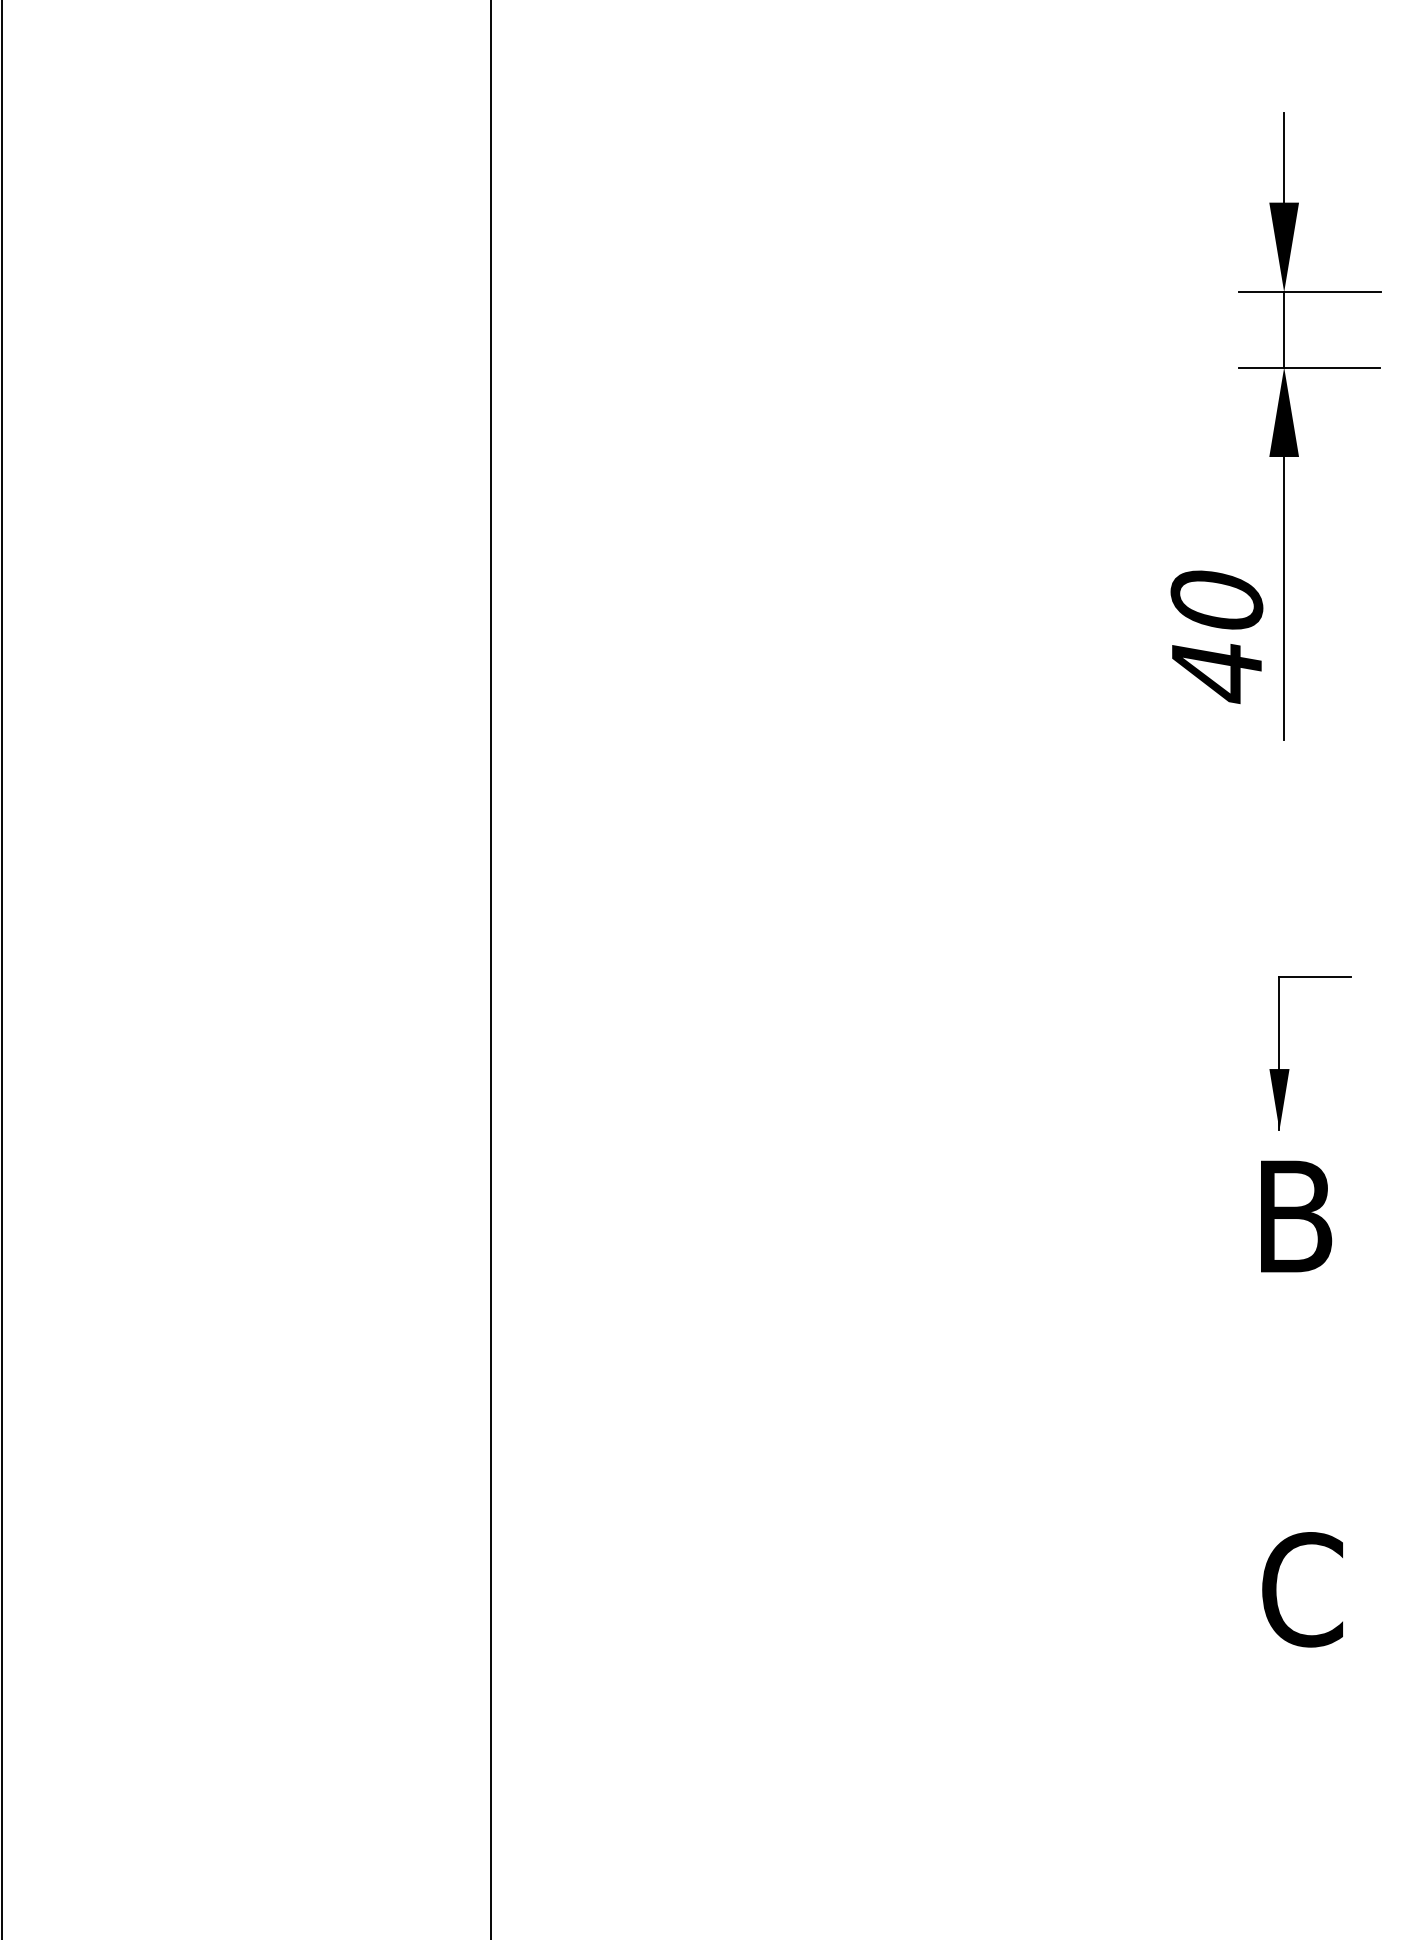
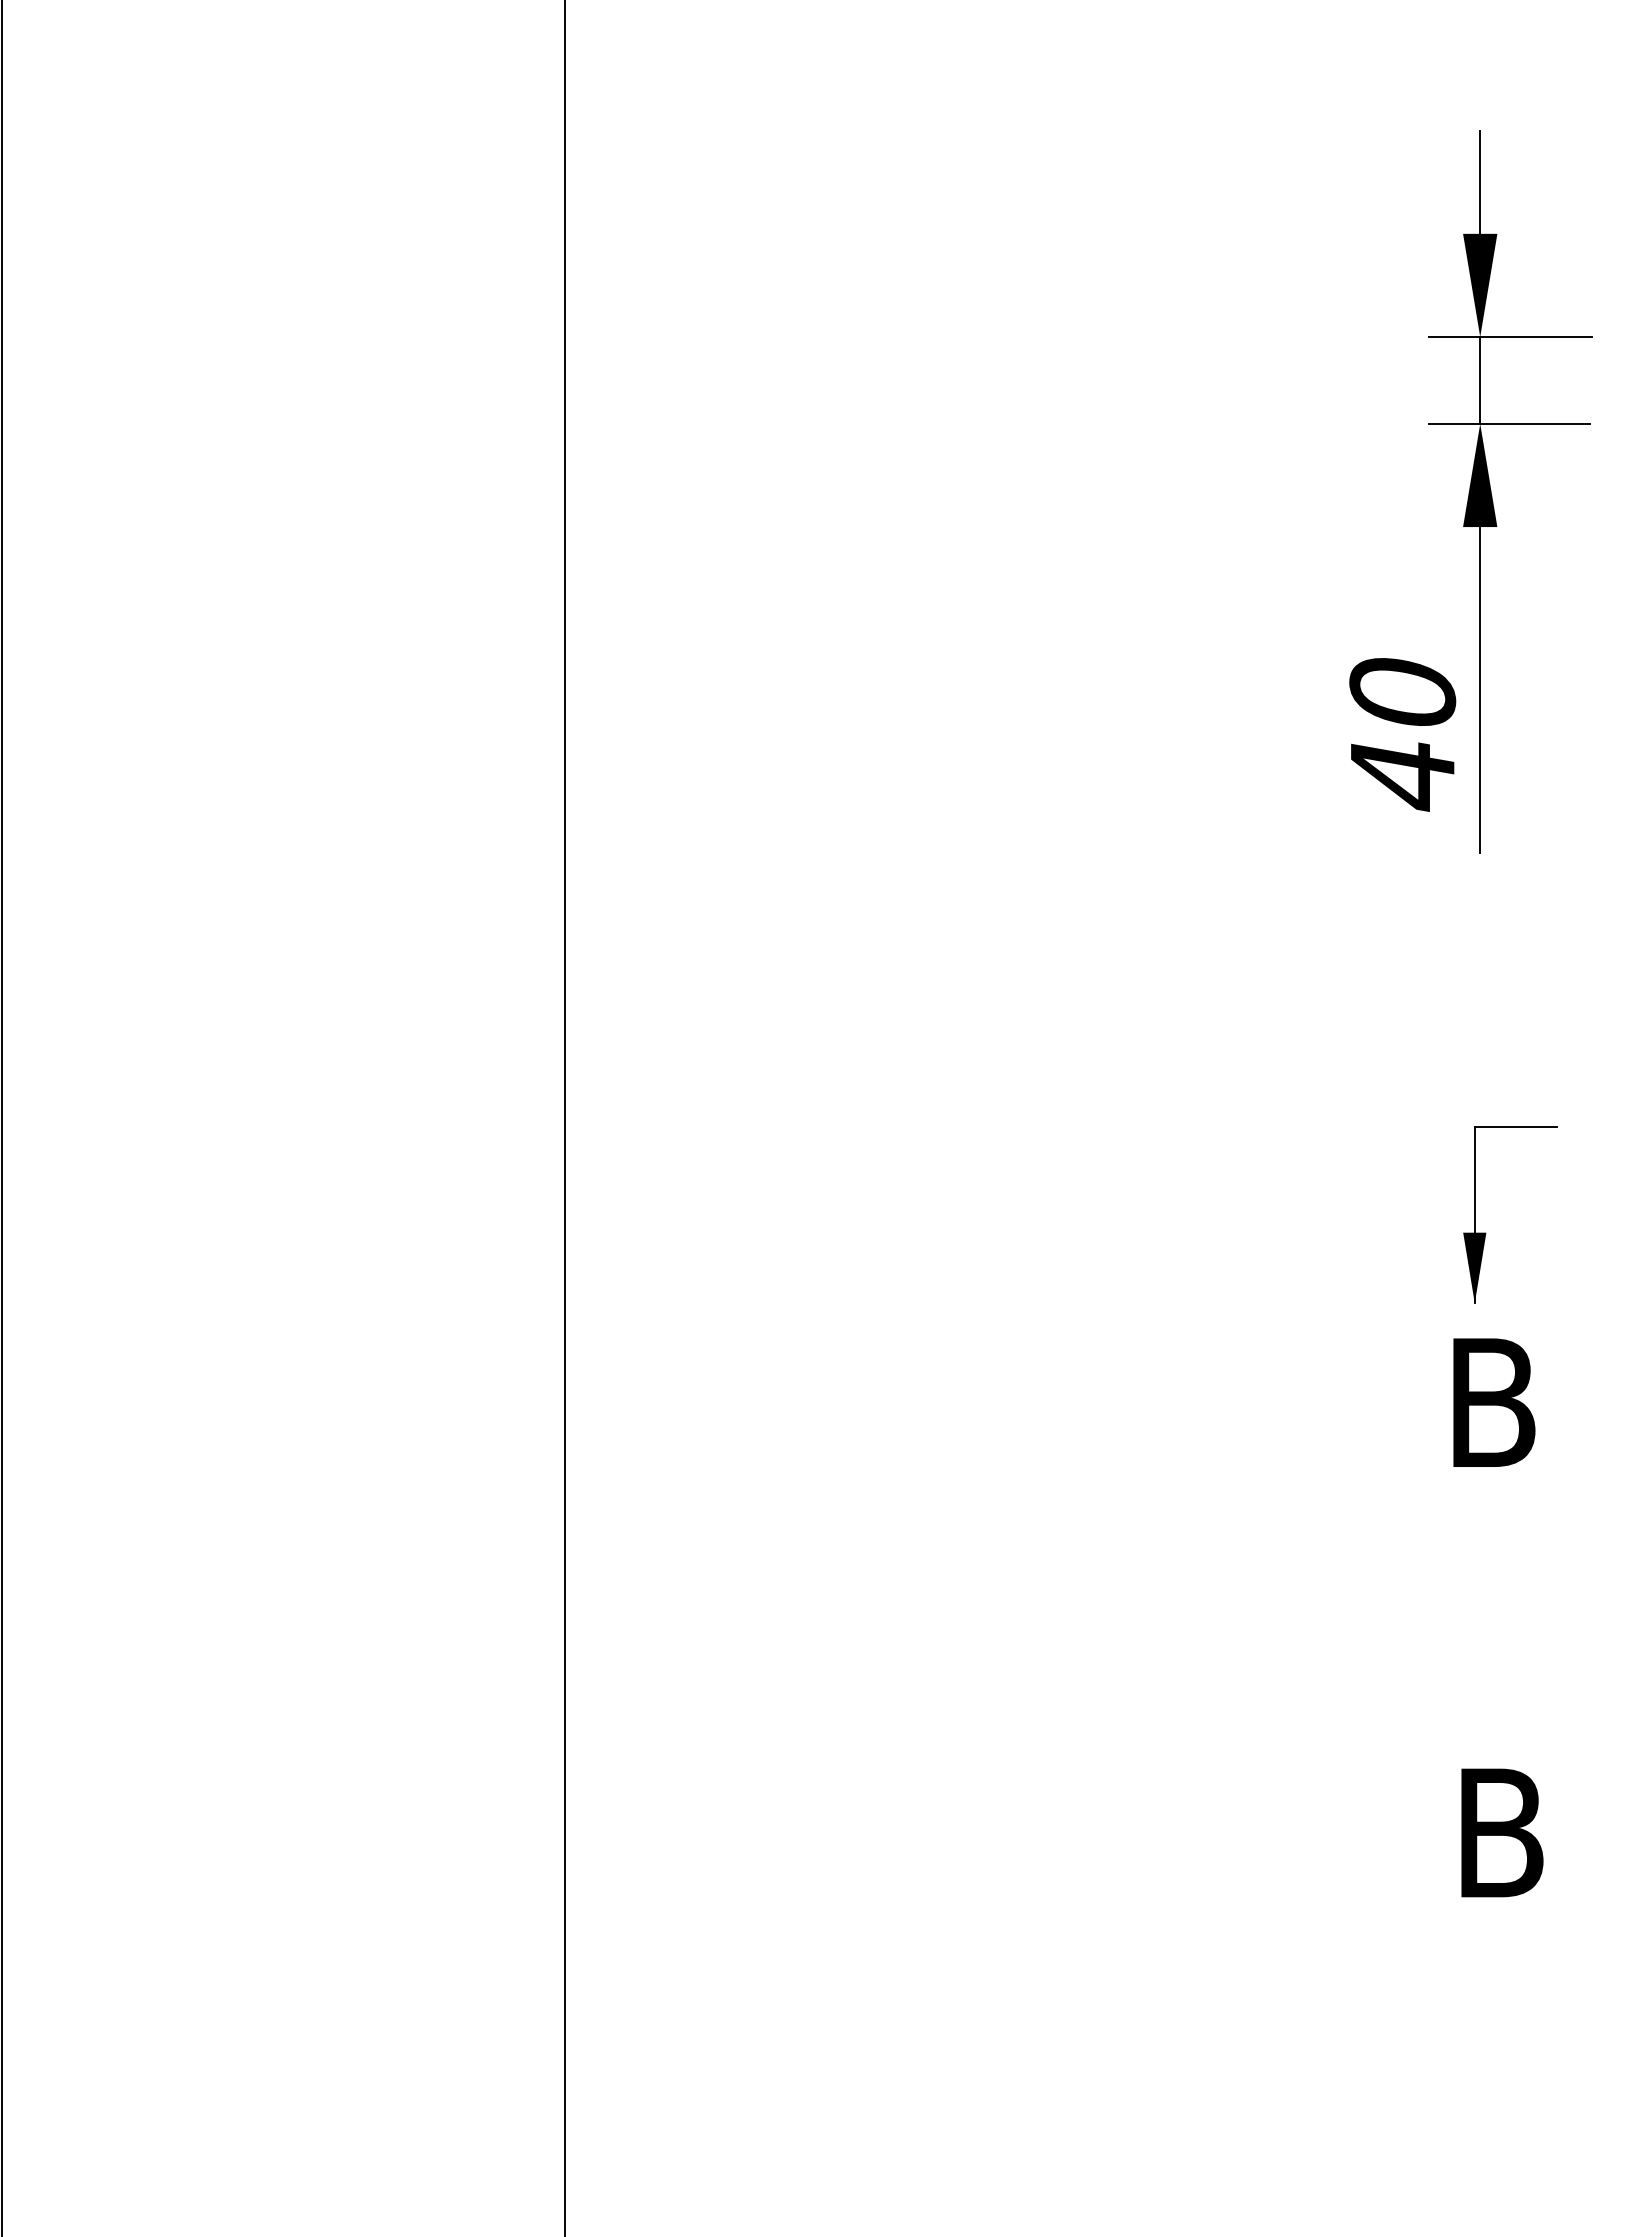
text: (1302, 1589) -> (1501, 1832), C -> B

